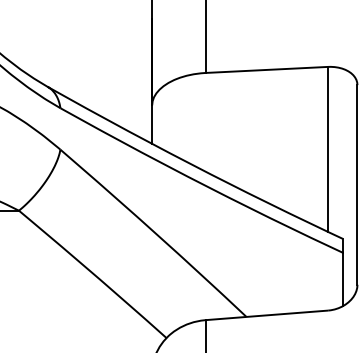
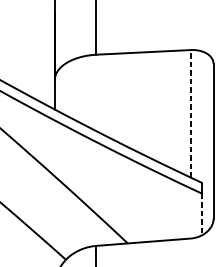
line: (328, 149) -> (191, 113), solid -> dashed
line: (342, 279) -> (202, 214), solid -> dashed

